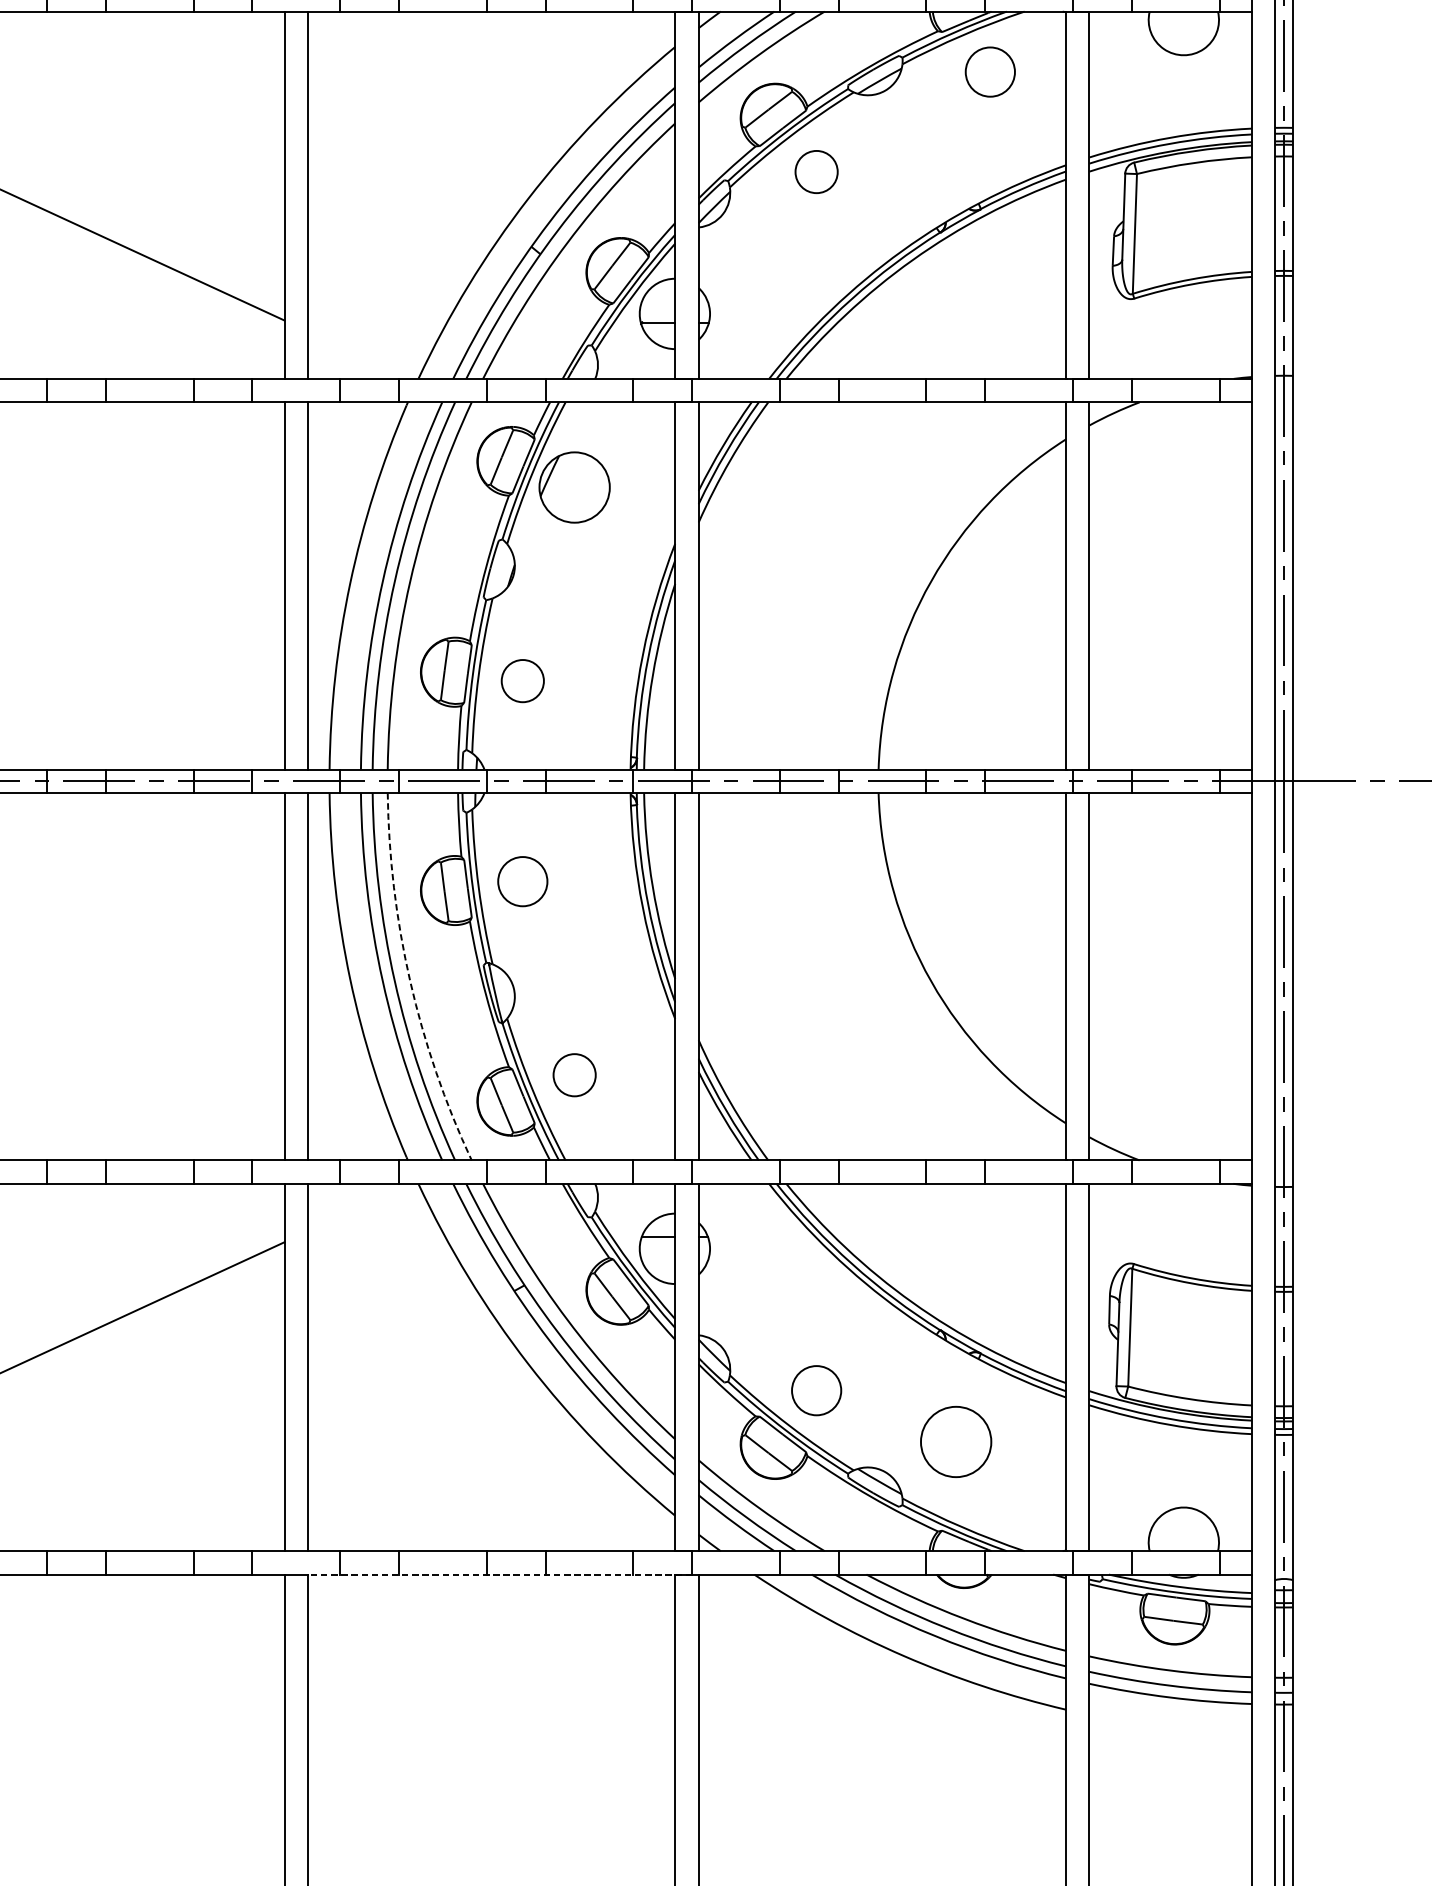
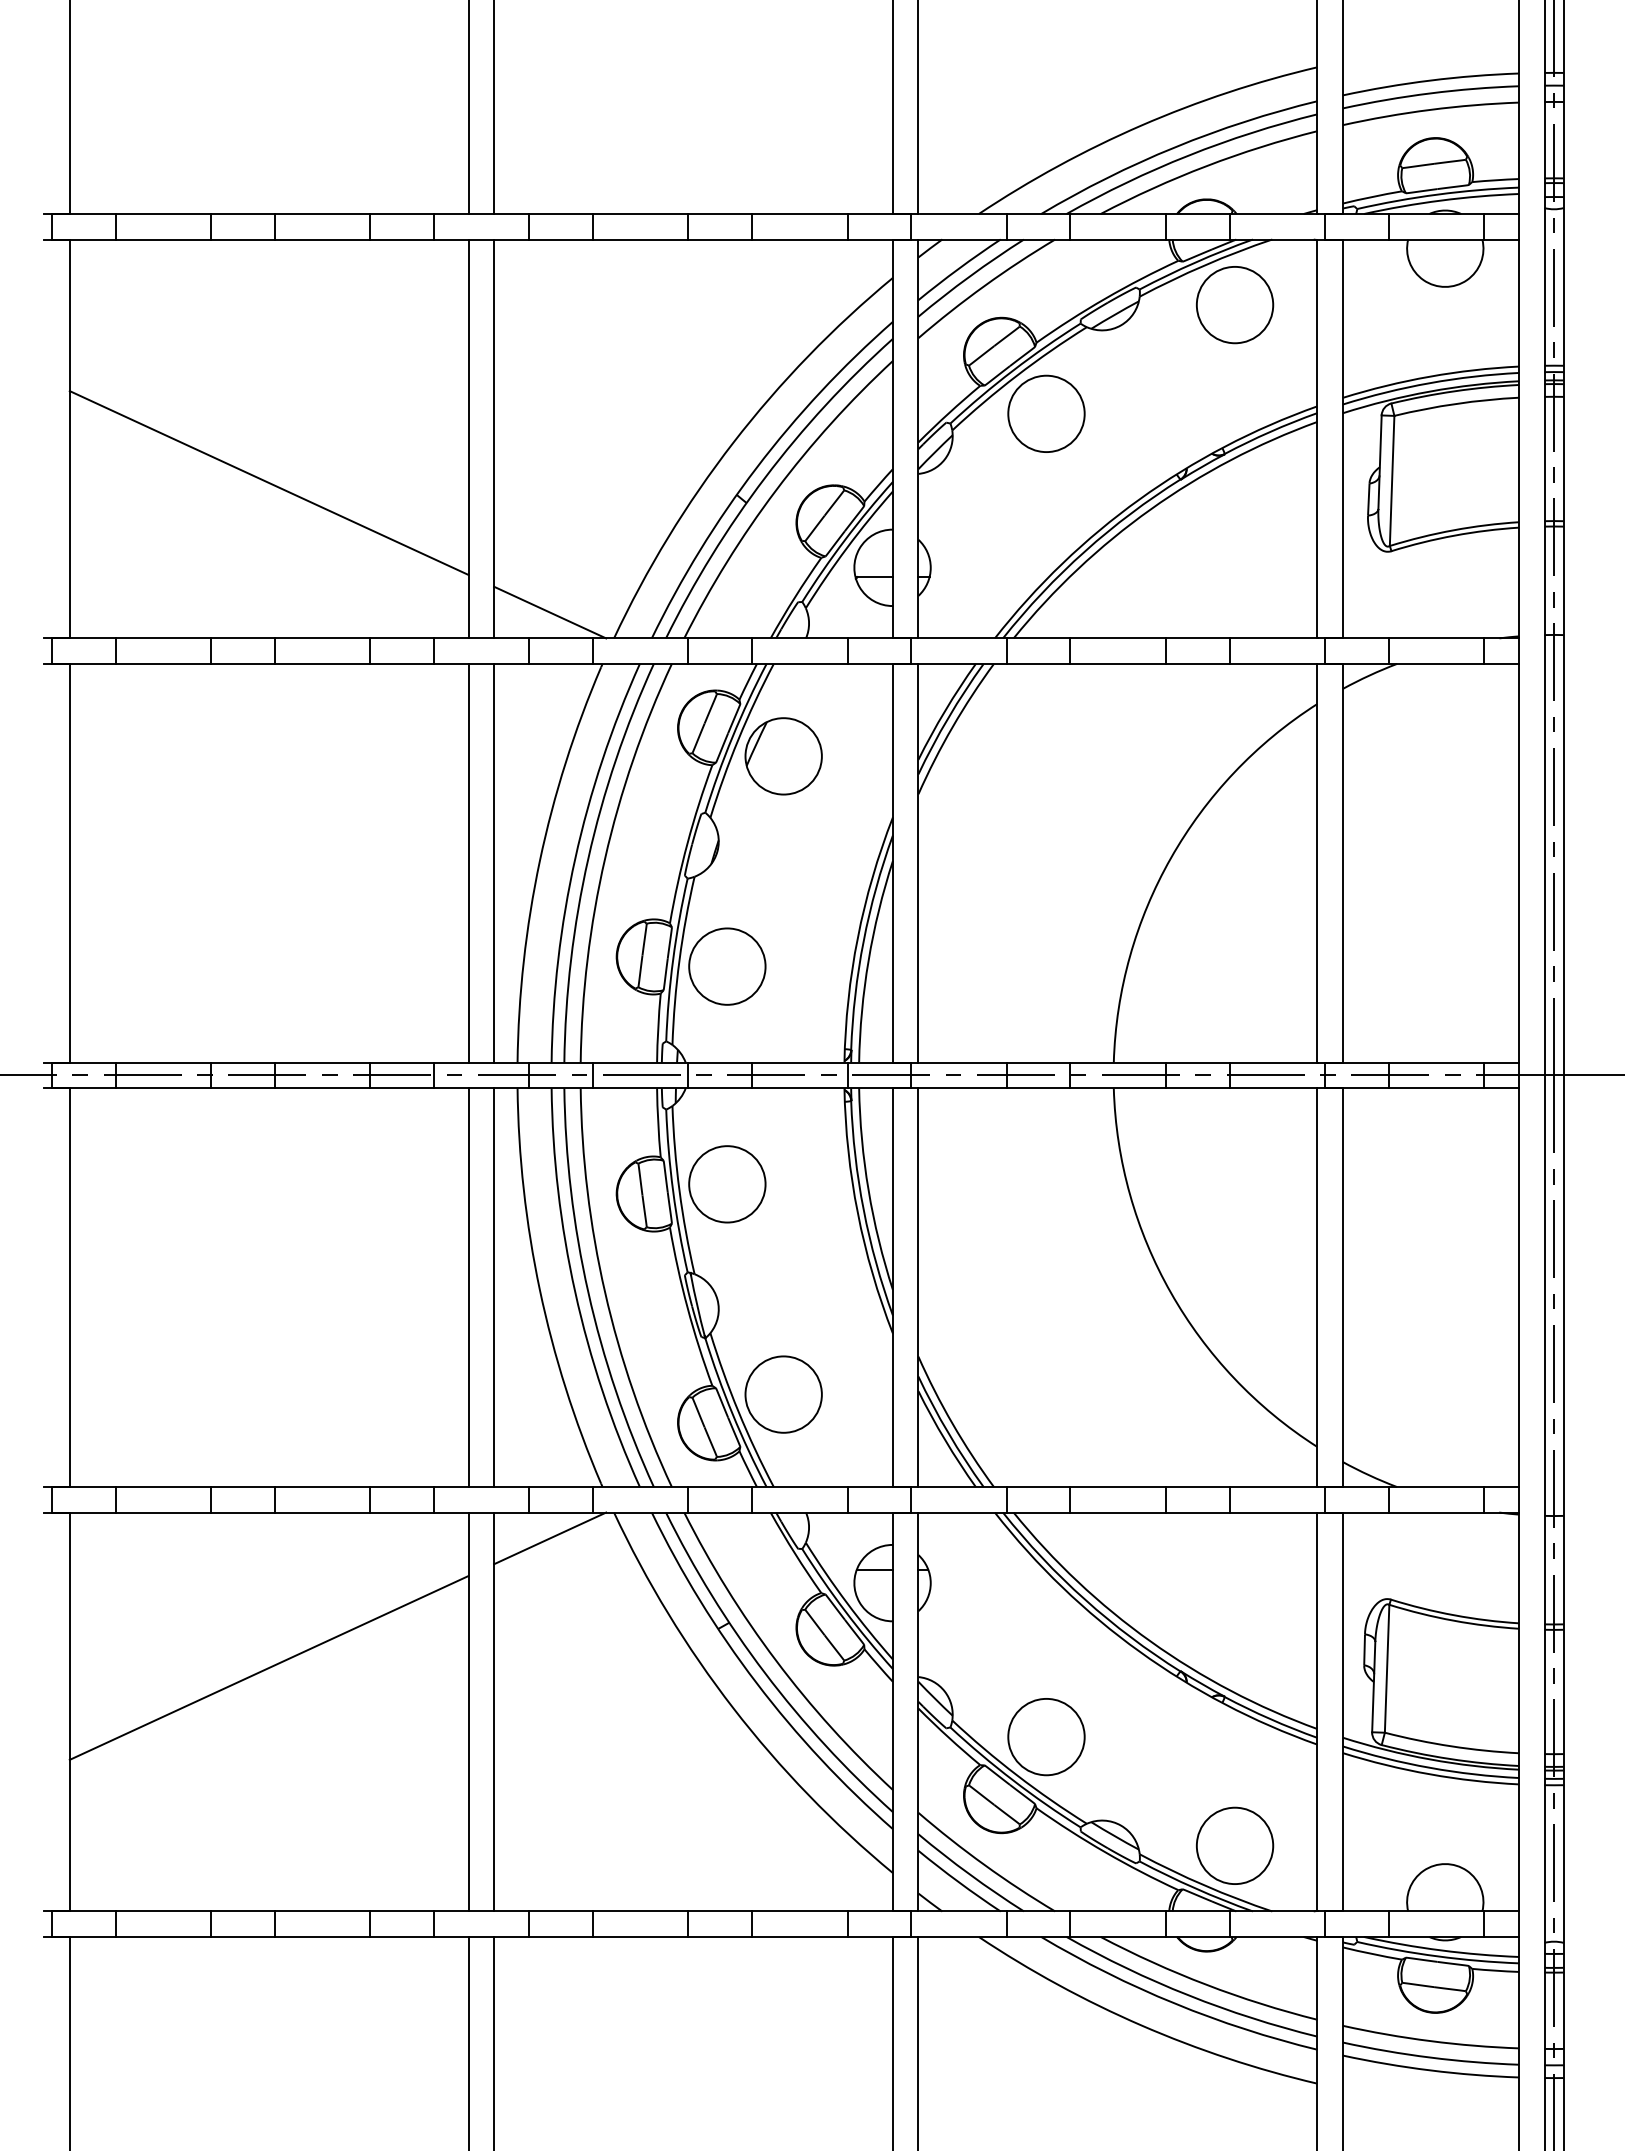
circle: (990, 72) -> (1235, 305), size x1.43
circle: (816, 171) -> (1046, 413), size x1.67
line: (359, 355) -> (550, 612), added
circle: (522, 681) -> (727, 966), size x1.67
circle: (522, 881) -> (727, 1184), size x1.43
arc: (410, 981) -> (605, 1292), dashed -> solid
circle: (574, 1075) -> (783, 1394), size x1.67
line: (359, 1207) -> (550, 1538), added
circle: (816, 1390) -> (1046, 1737), size x1.43
circle: (956, 1441) -> (1235, 1845), moved
line: (499, 1574) -> (702, 1936), dashed -> solid

